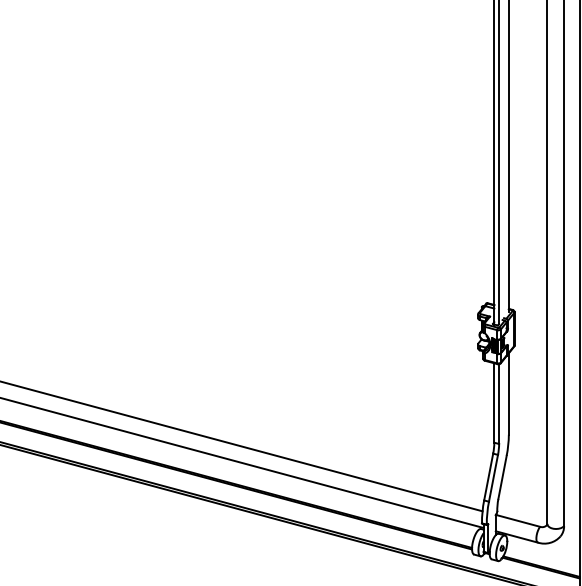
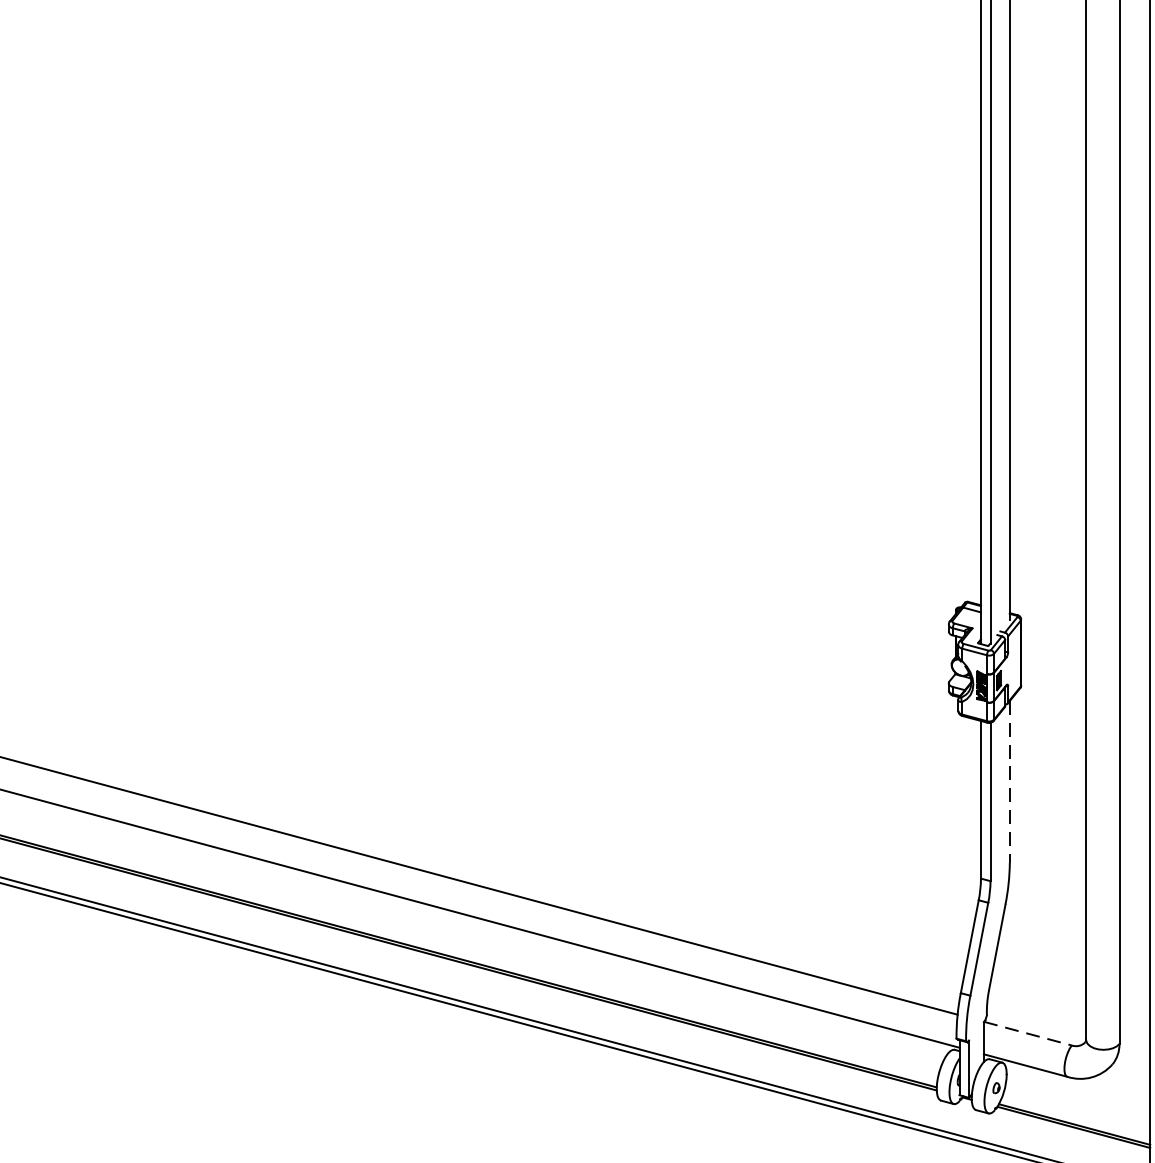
line: (508, 393) -> (1009, 780), solid -> dashed
line: (518, 520) -> (1028, 1032), solid -> dashed

